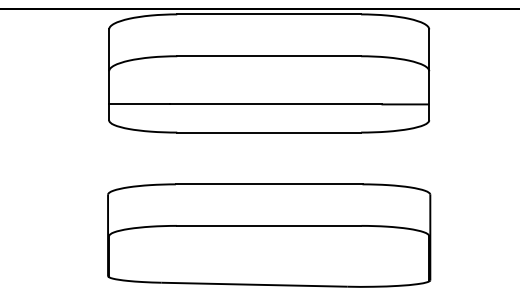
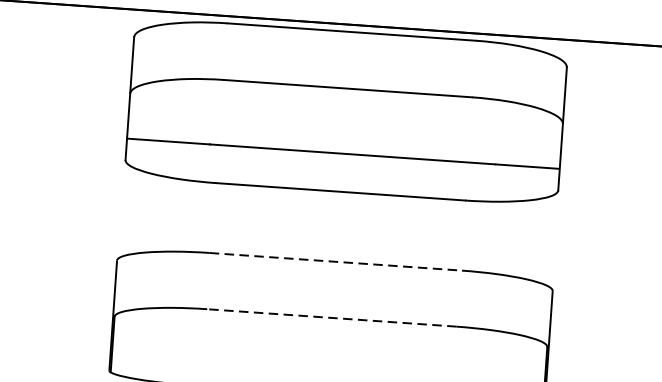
line: (269, 184) -> (336, 262), solid -> dashed
line: (268, 225) -> (331, 317), solid -> dashed

